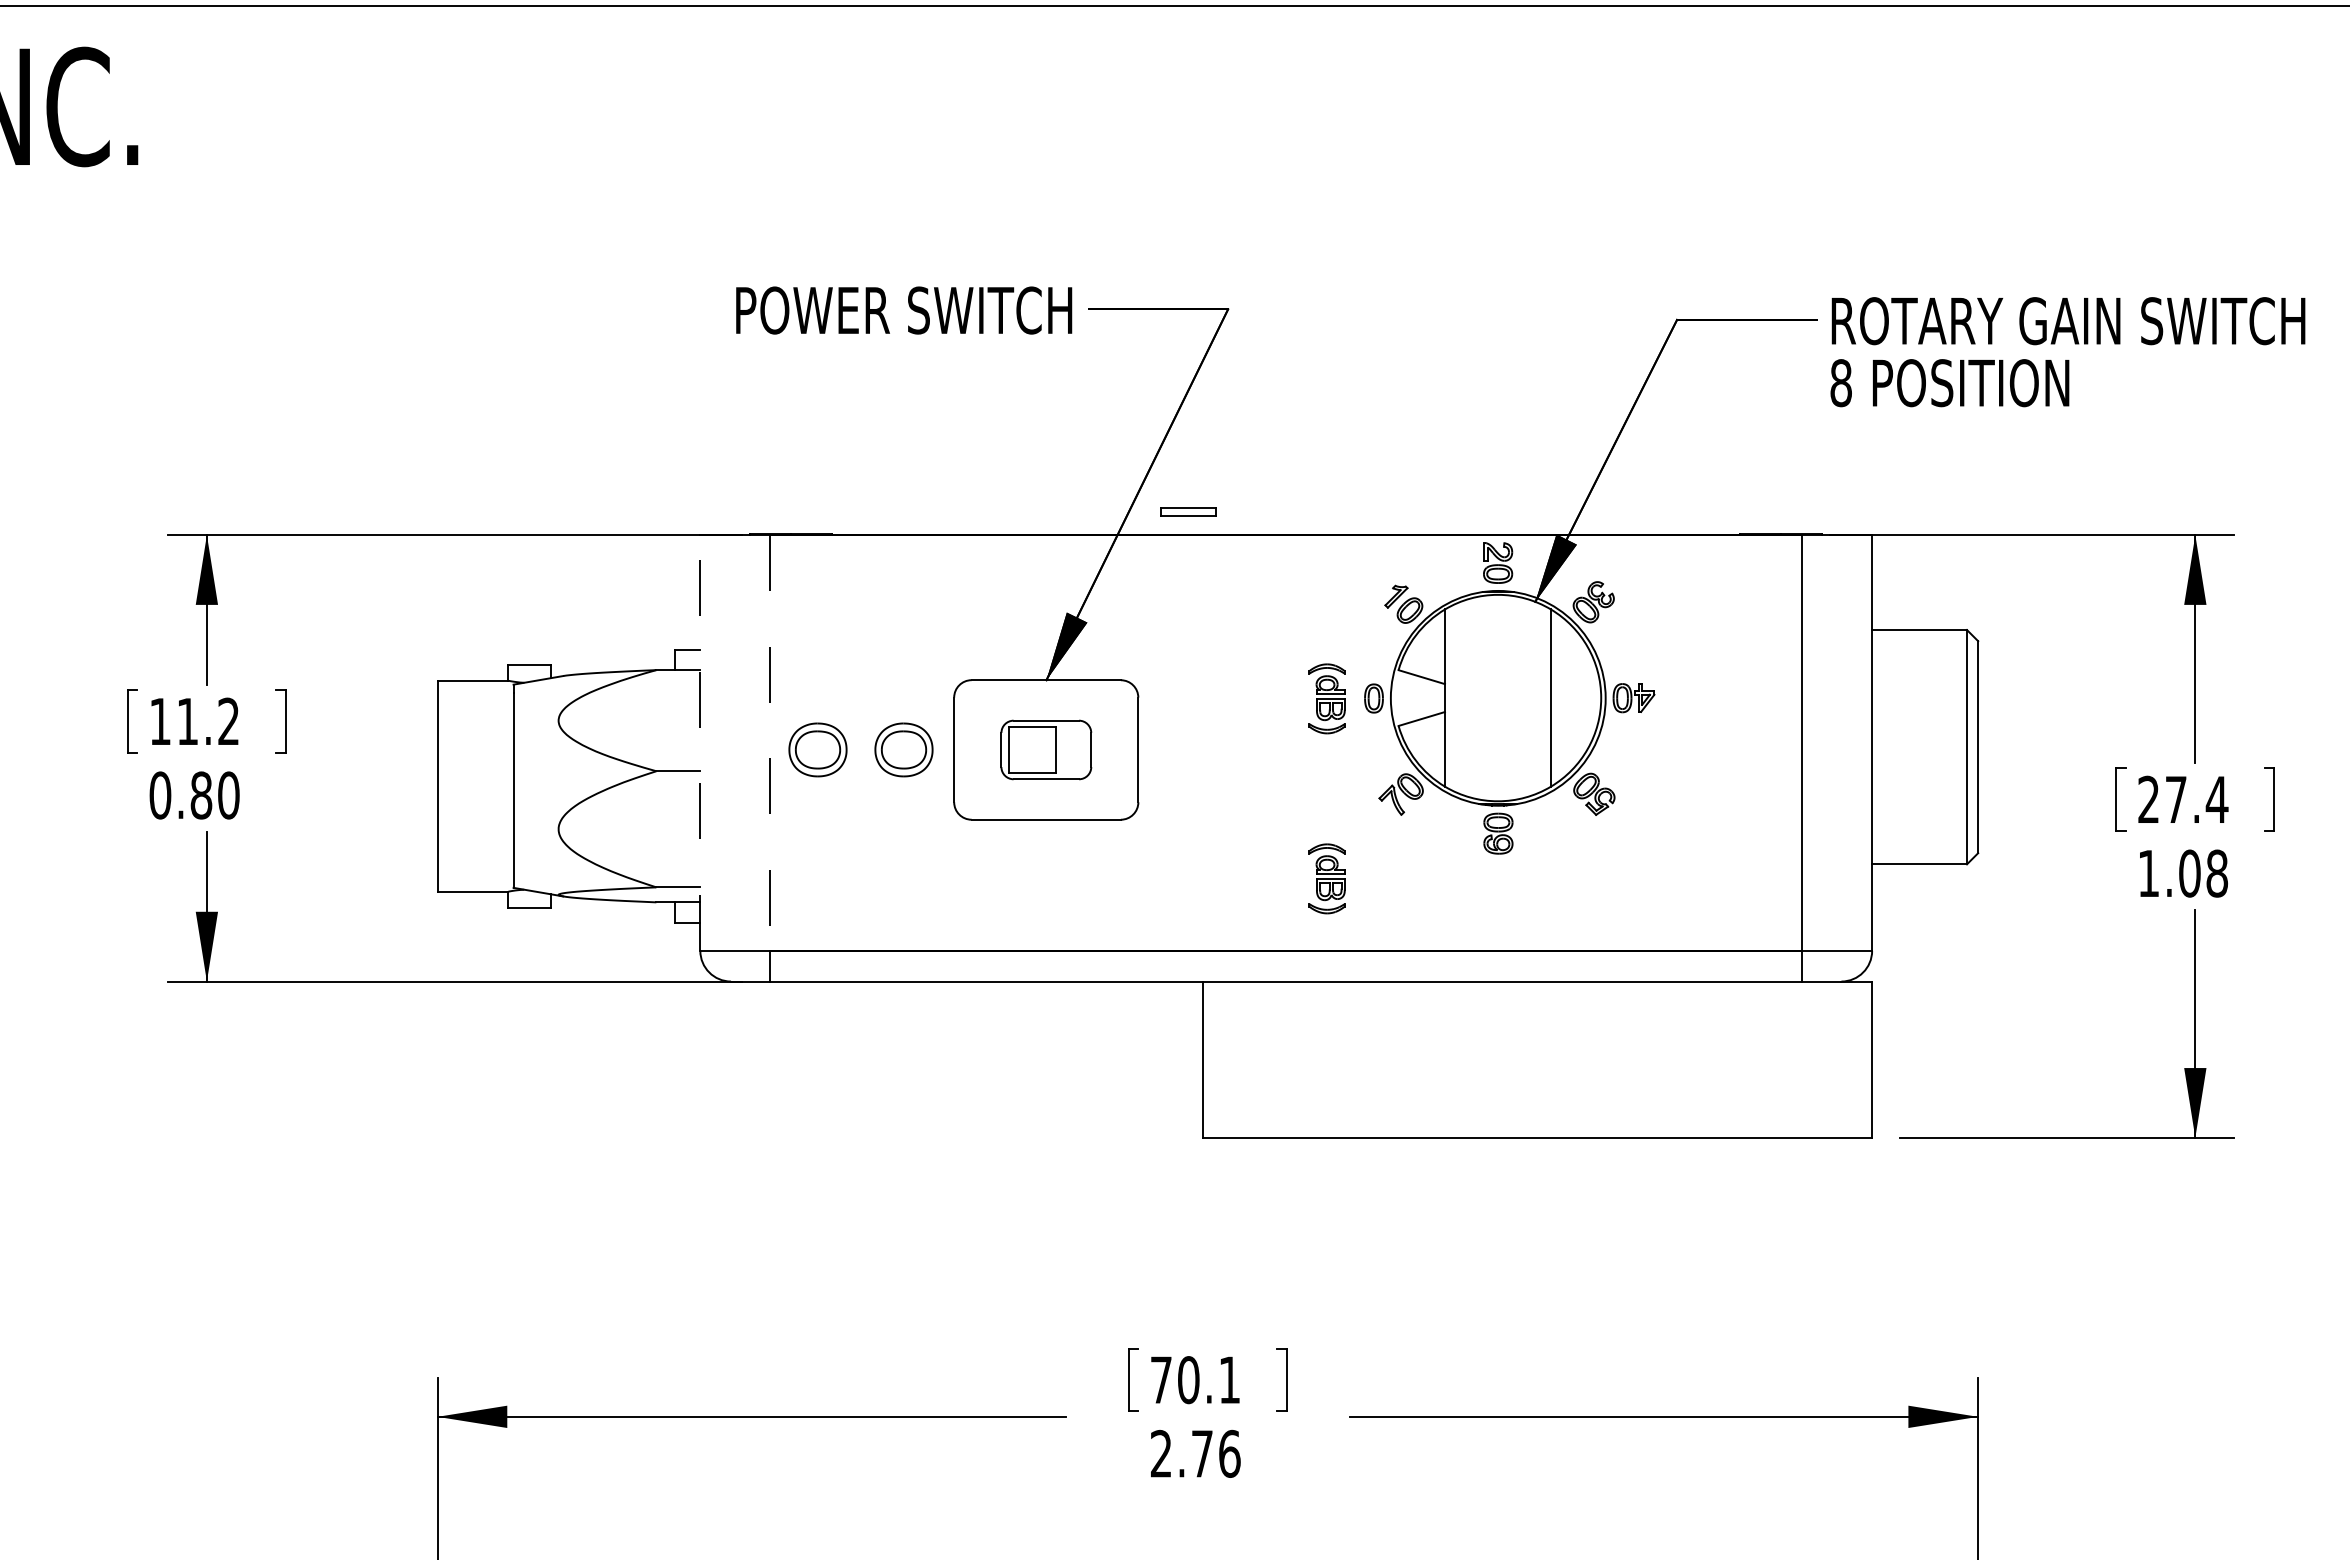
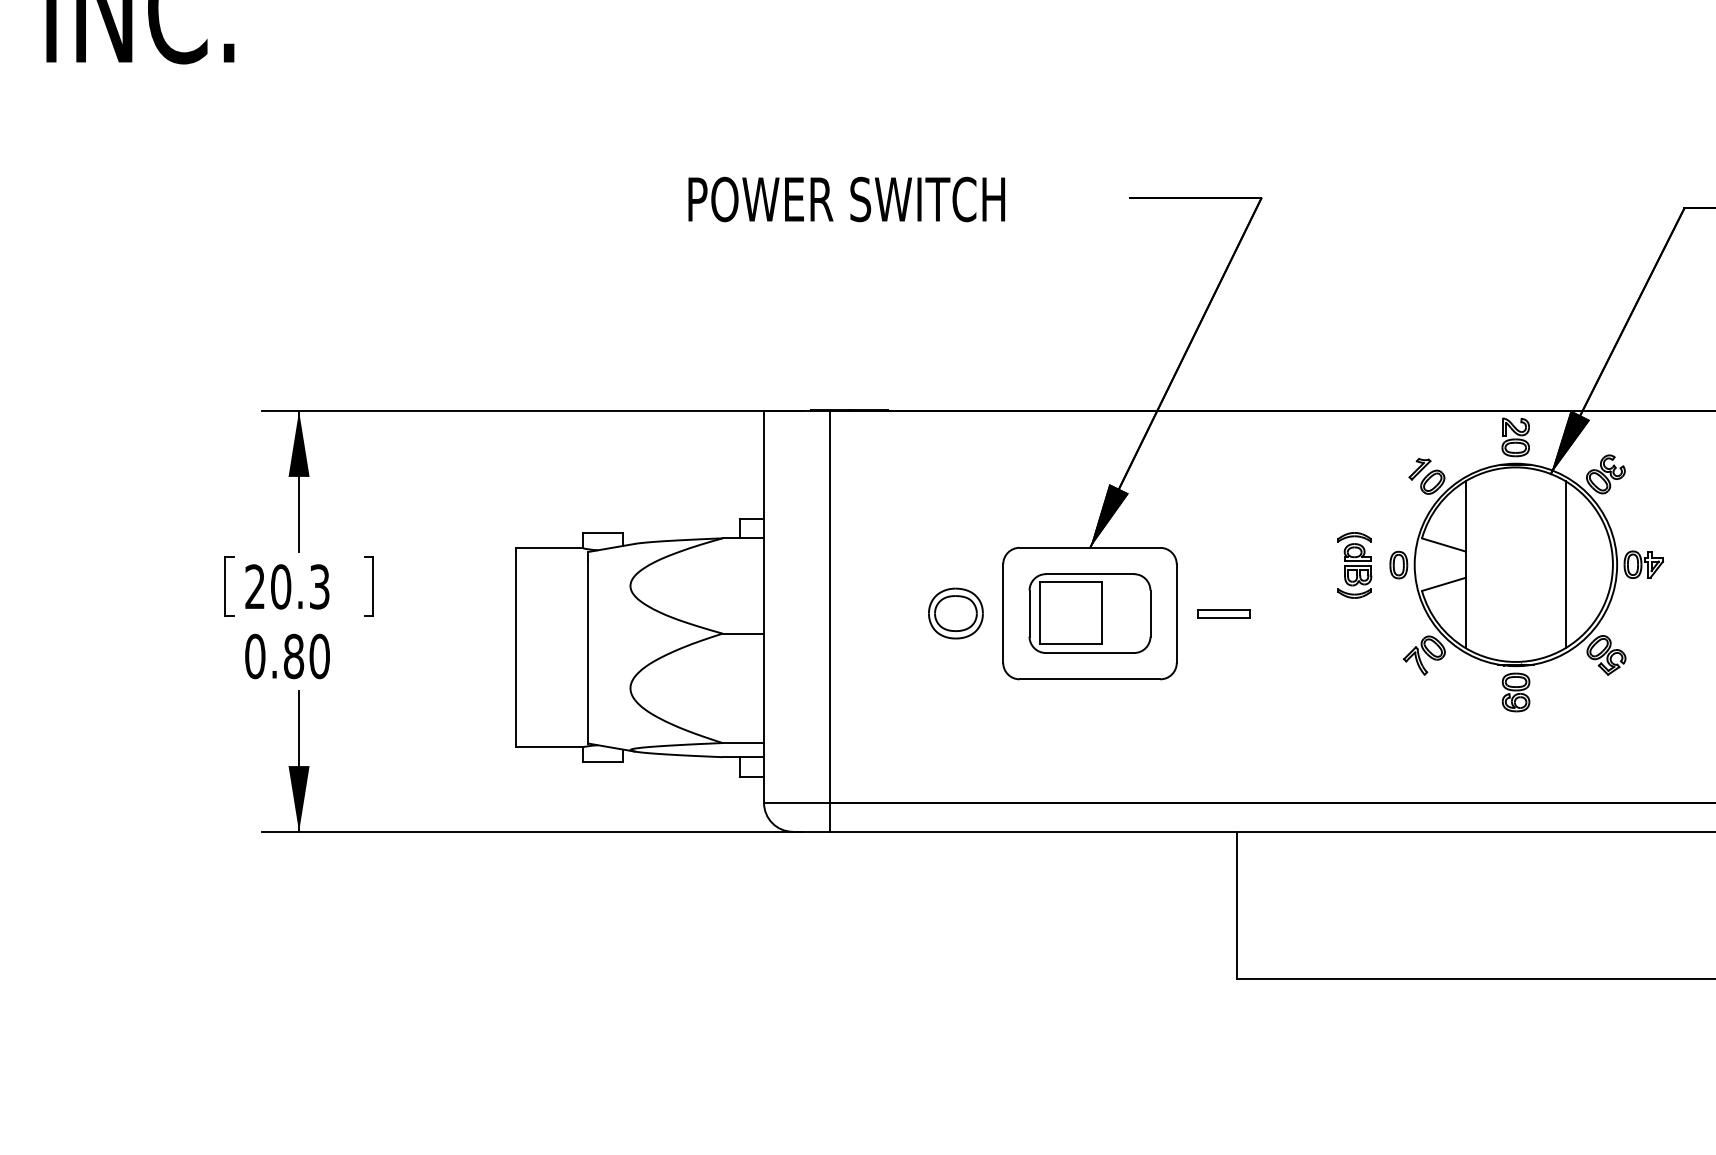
text: (904, 310) -> (847, 199), moved
part: (1188, 511) -> (1224, 613), moved
text: (194, 721) -> (287, 586), 11.2 -> 20.3
line: (700, 743) -> (764, 607), dashed -> solid
line: (770, 743) -> (830, 607), dashed -> solid
part: (817, 749) -> (874, 613), removed
part: (1046, 749) -> (1090, 613), size x1.43
part: (1326, 878) -> (1354, 734), removed

